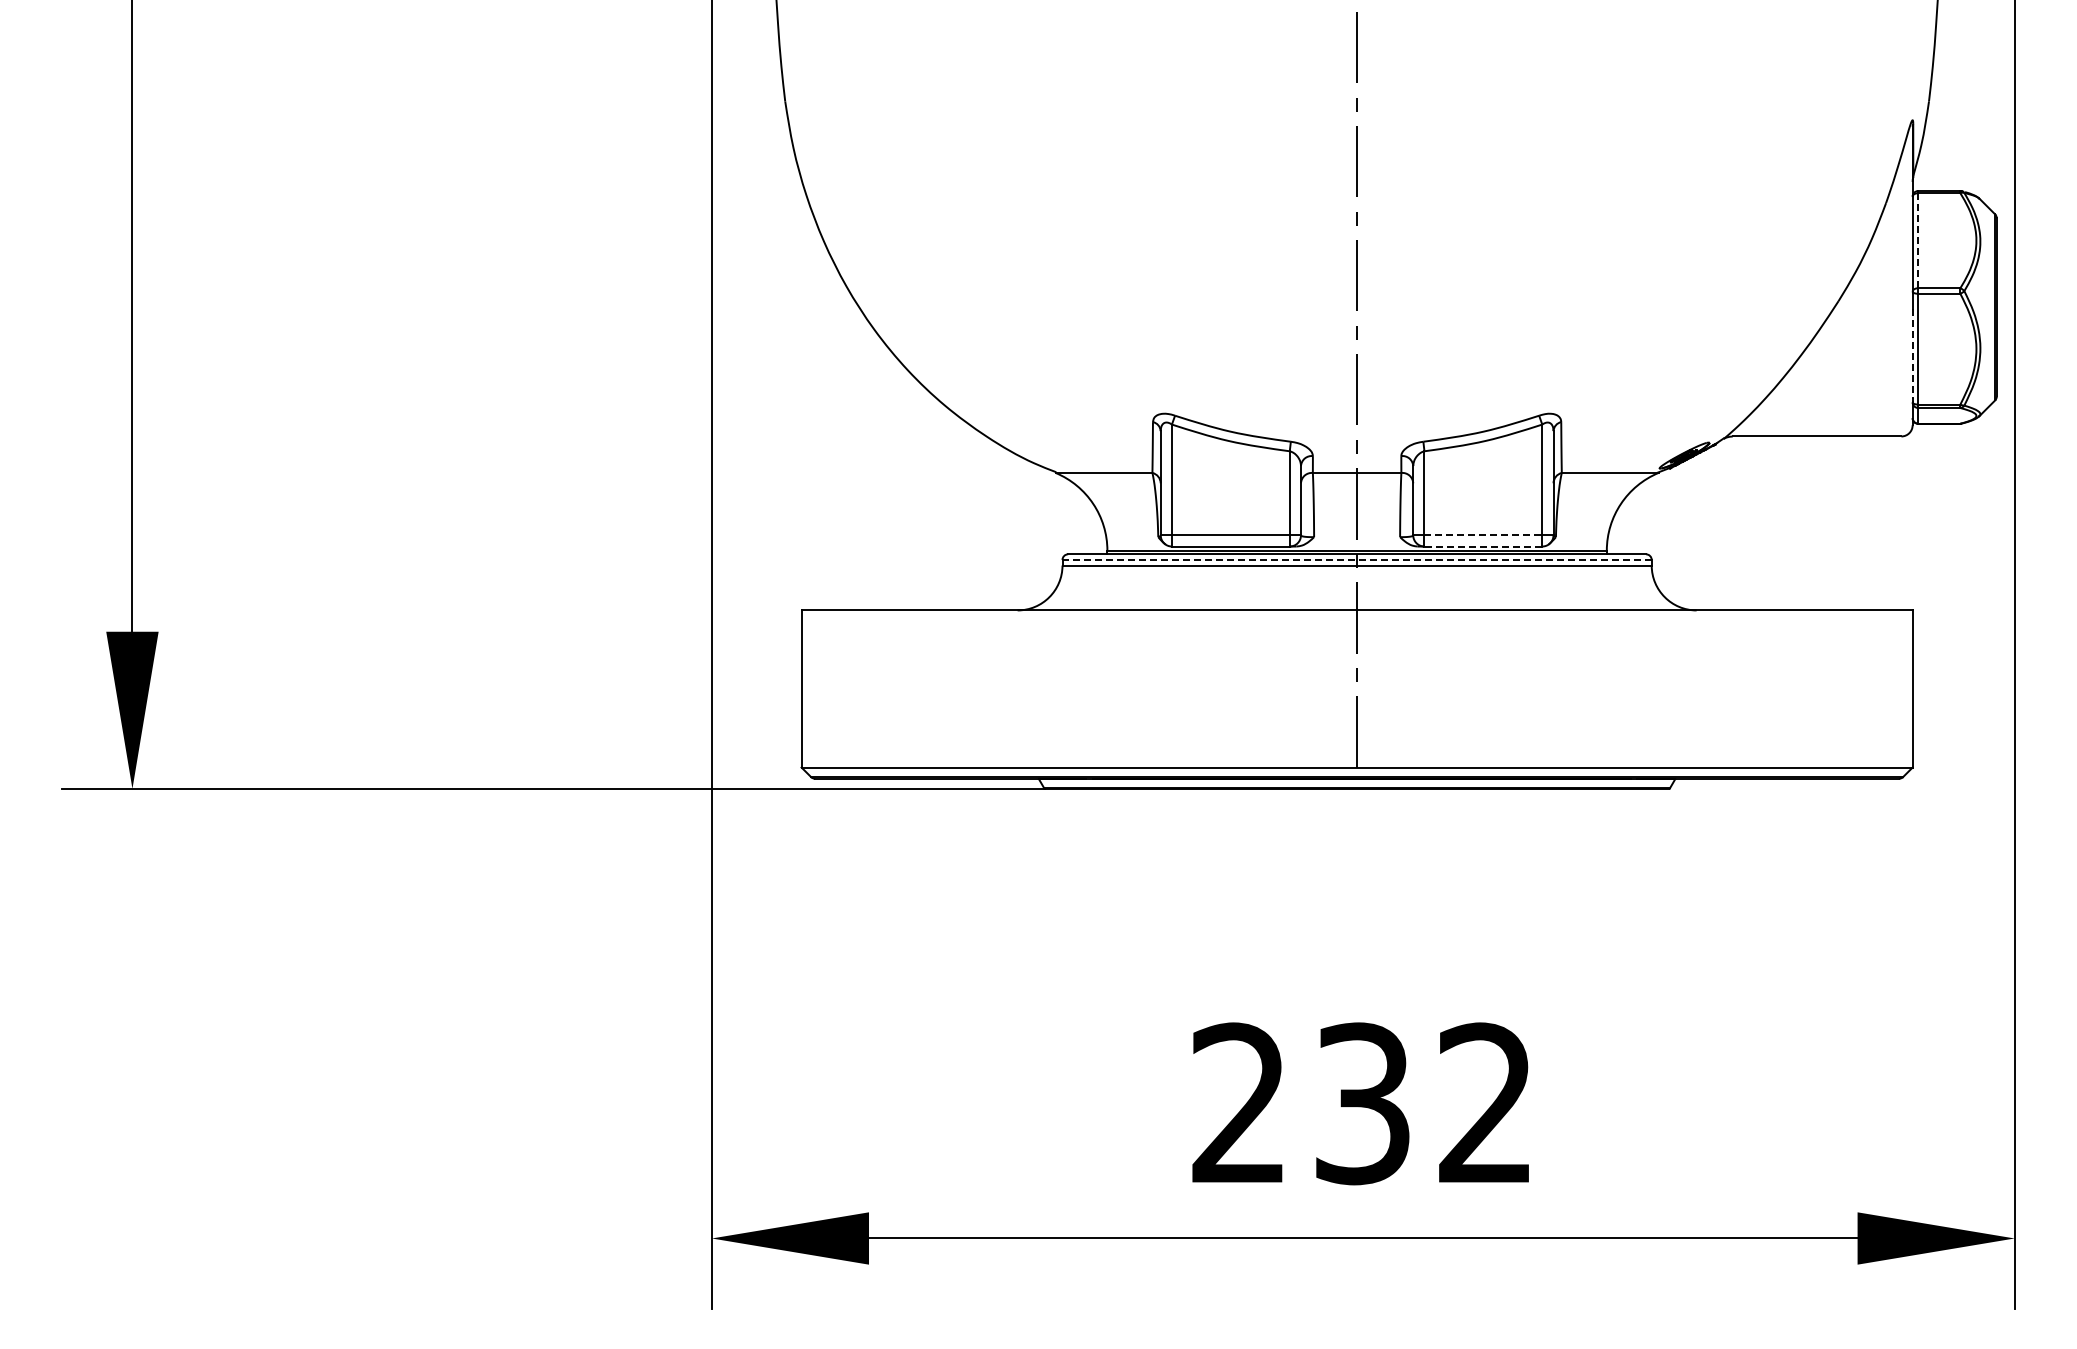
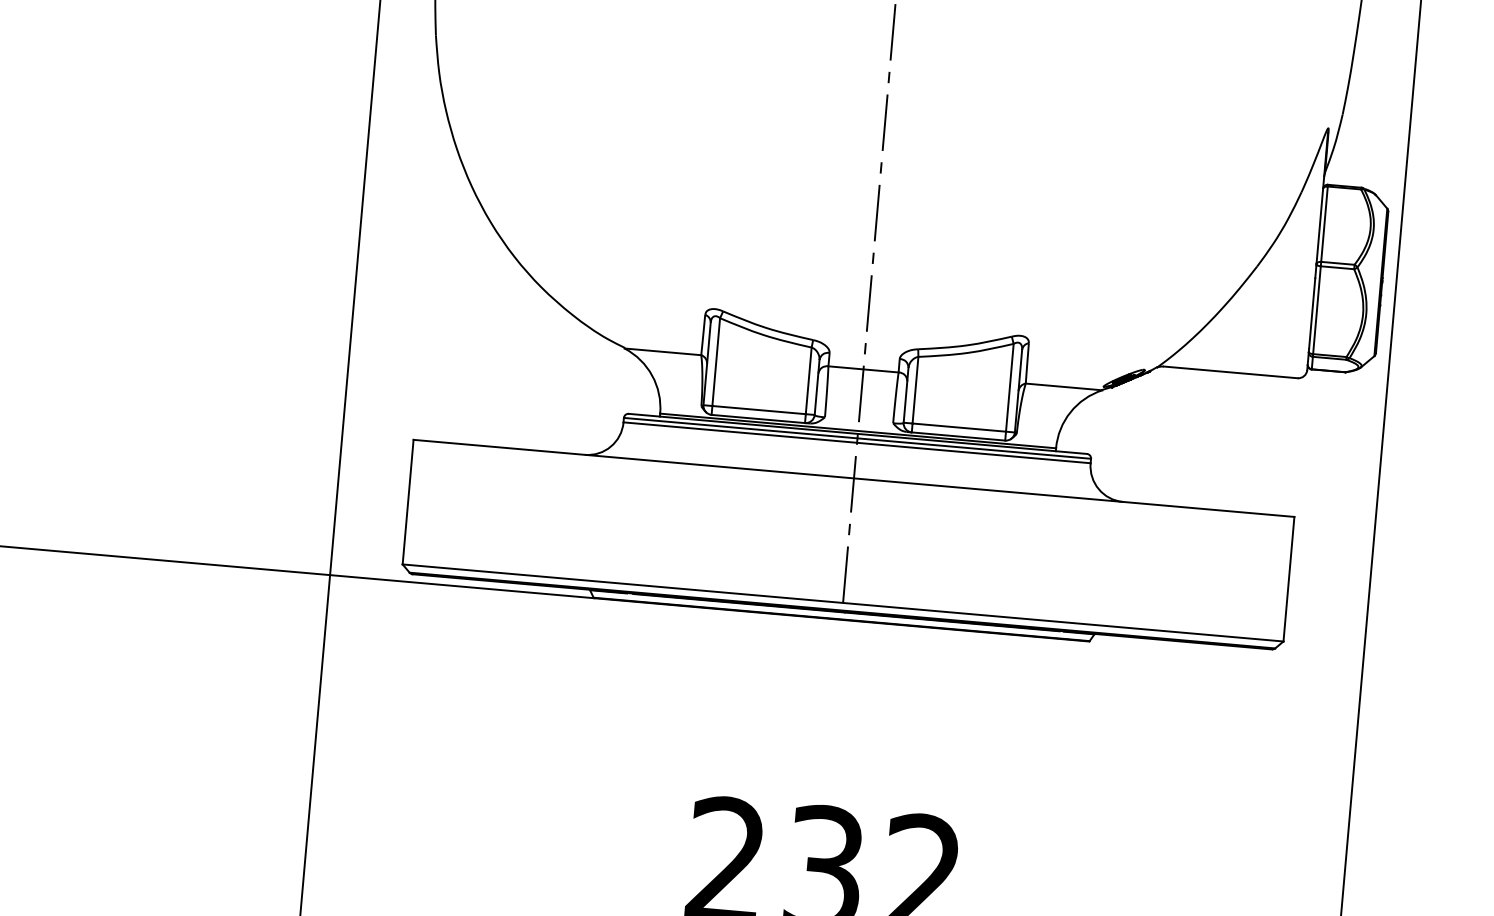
line: (1918, 240) -> (1324, 224), dashed -> solid
line: (1912, 354) -> (1312, 314), dashed -> solid
line: (1483, 535) -> (959, 427), dashed -> solid
line: (1483, 546) -> (958, 436), dashed -> solid
line: (1357, 559) -> (857, 438), dashed -> solid

